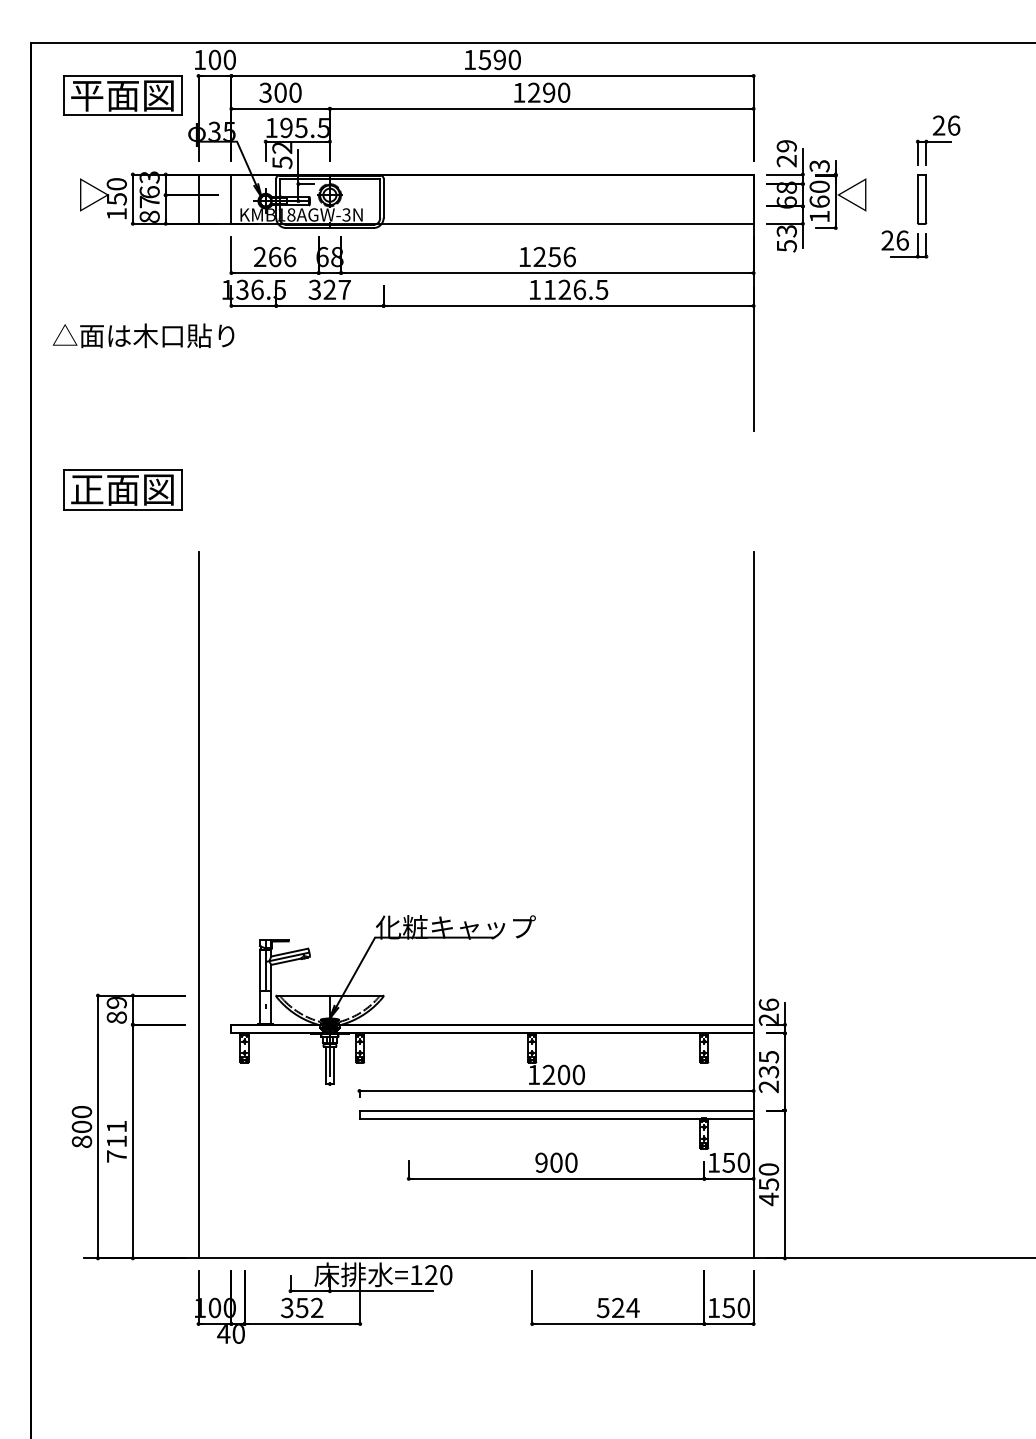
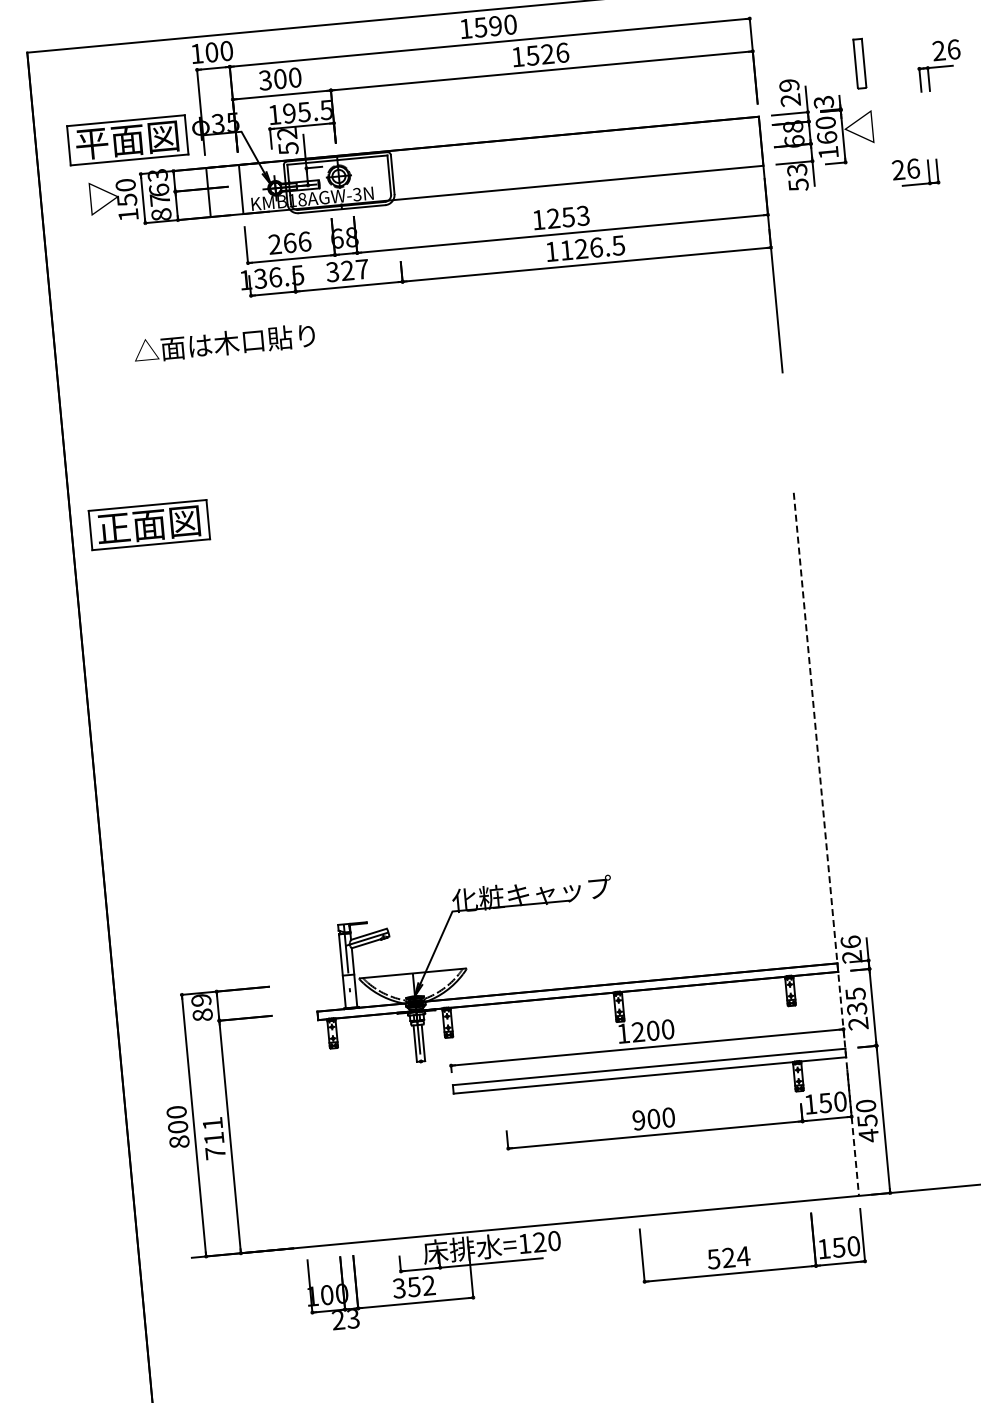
text: (548, 92) -> (547, 54), 1290 -> 1526
part: (122, 95) -> (127, 140), moved
part: (922, 199) -> (860, 64), moved
text: (569, 256) -> (583, 215), 1256 -> 1253
part: (143, 335) -> (224, 343), moved
part: (122, 489) -> (148, 524), moved
line: (198, 905) -> (273, 895), removed
line: (753, 905) -> (826, 844), solid -> dashed
text: (230, 1334) -> (345, 1320), 40 -> 23

